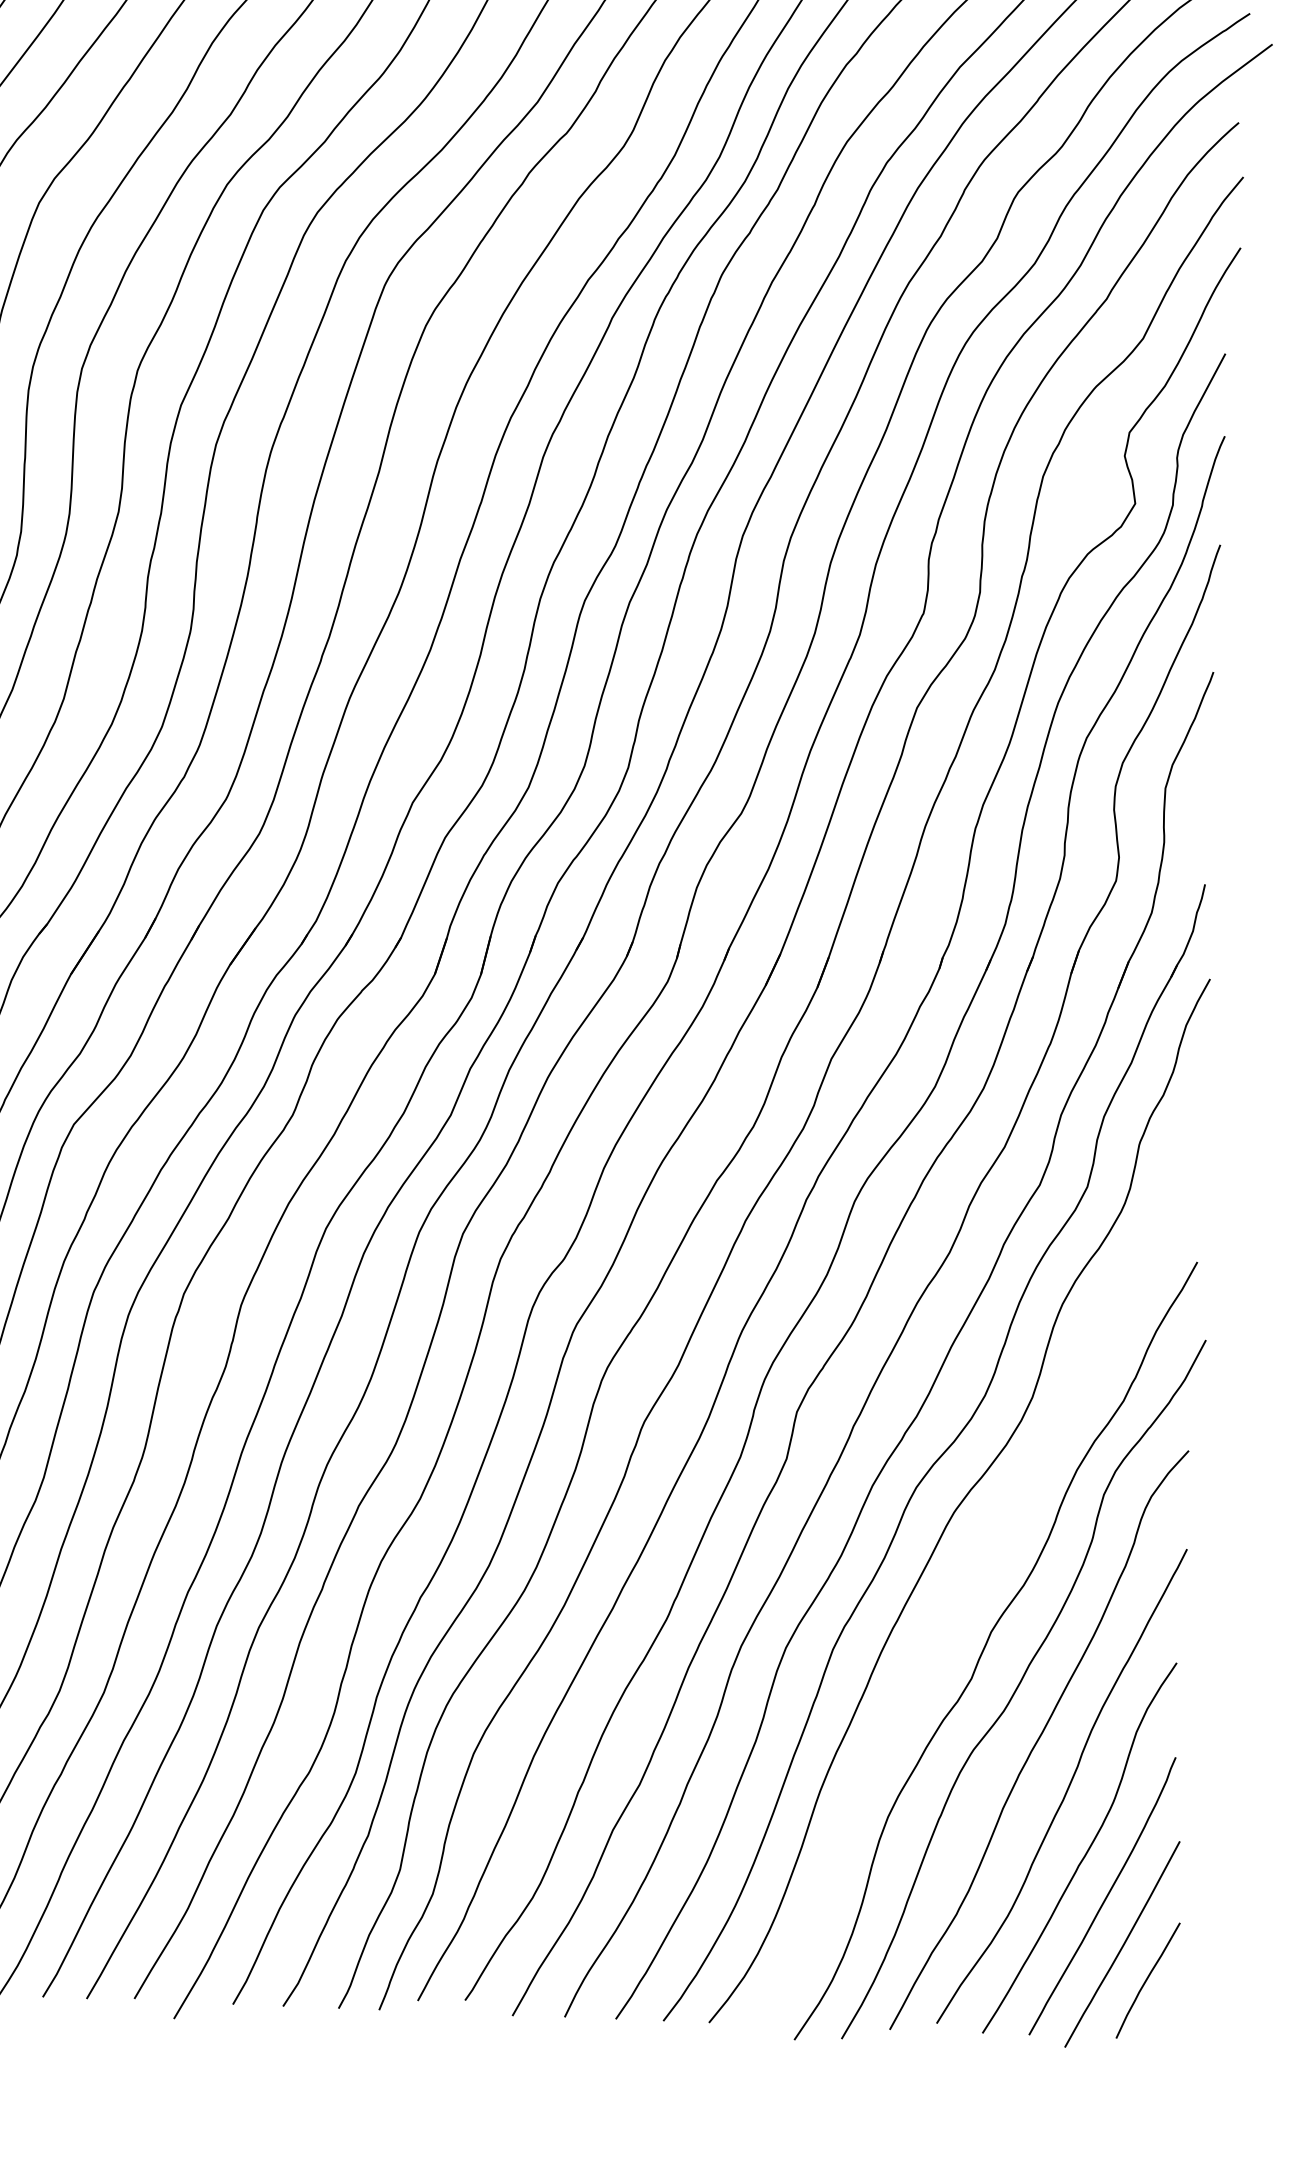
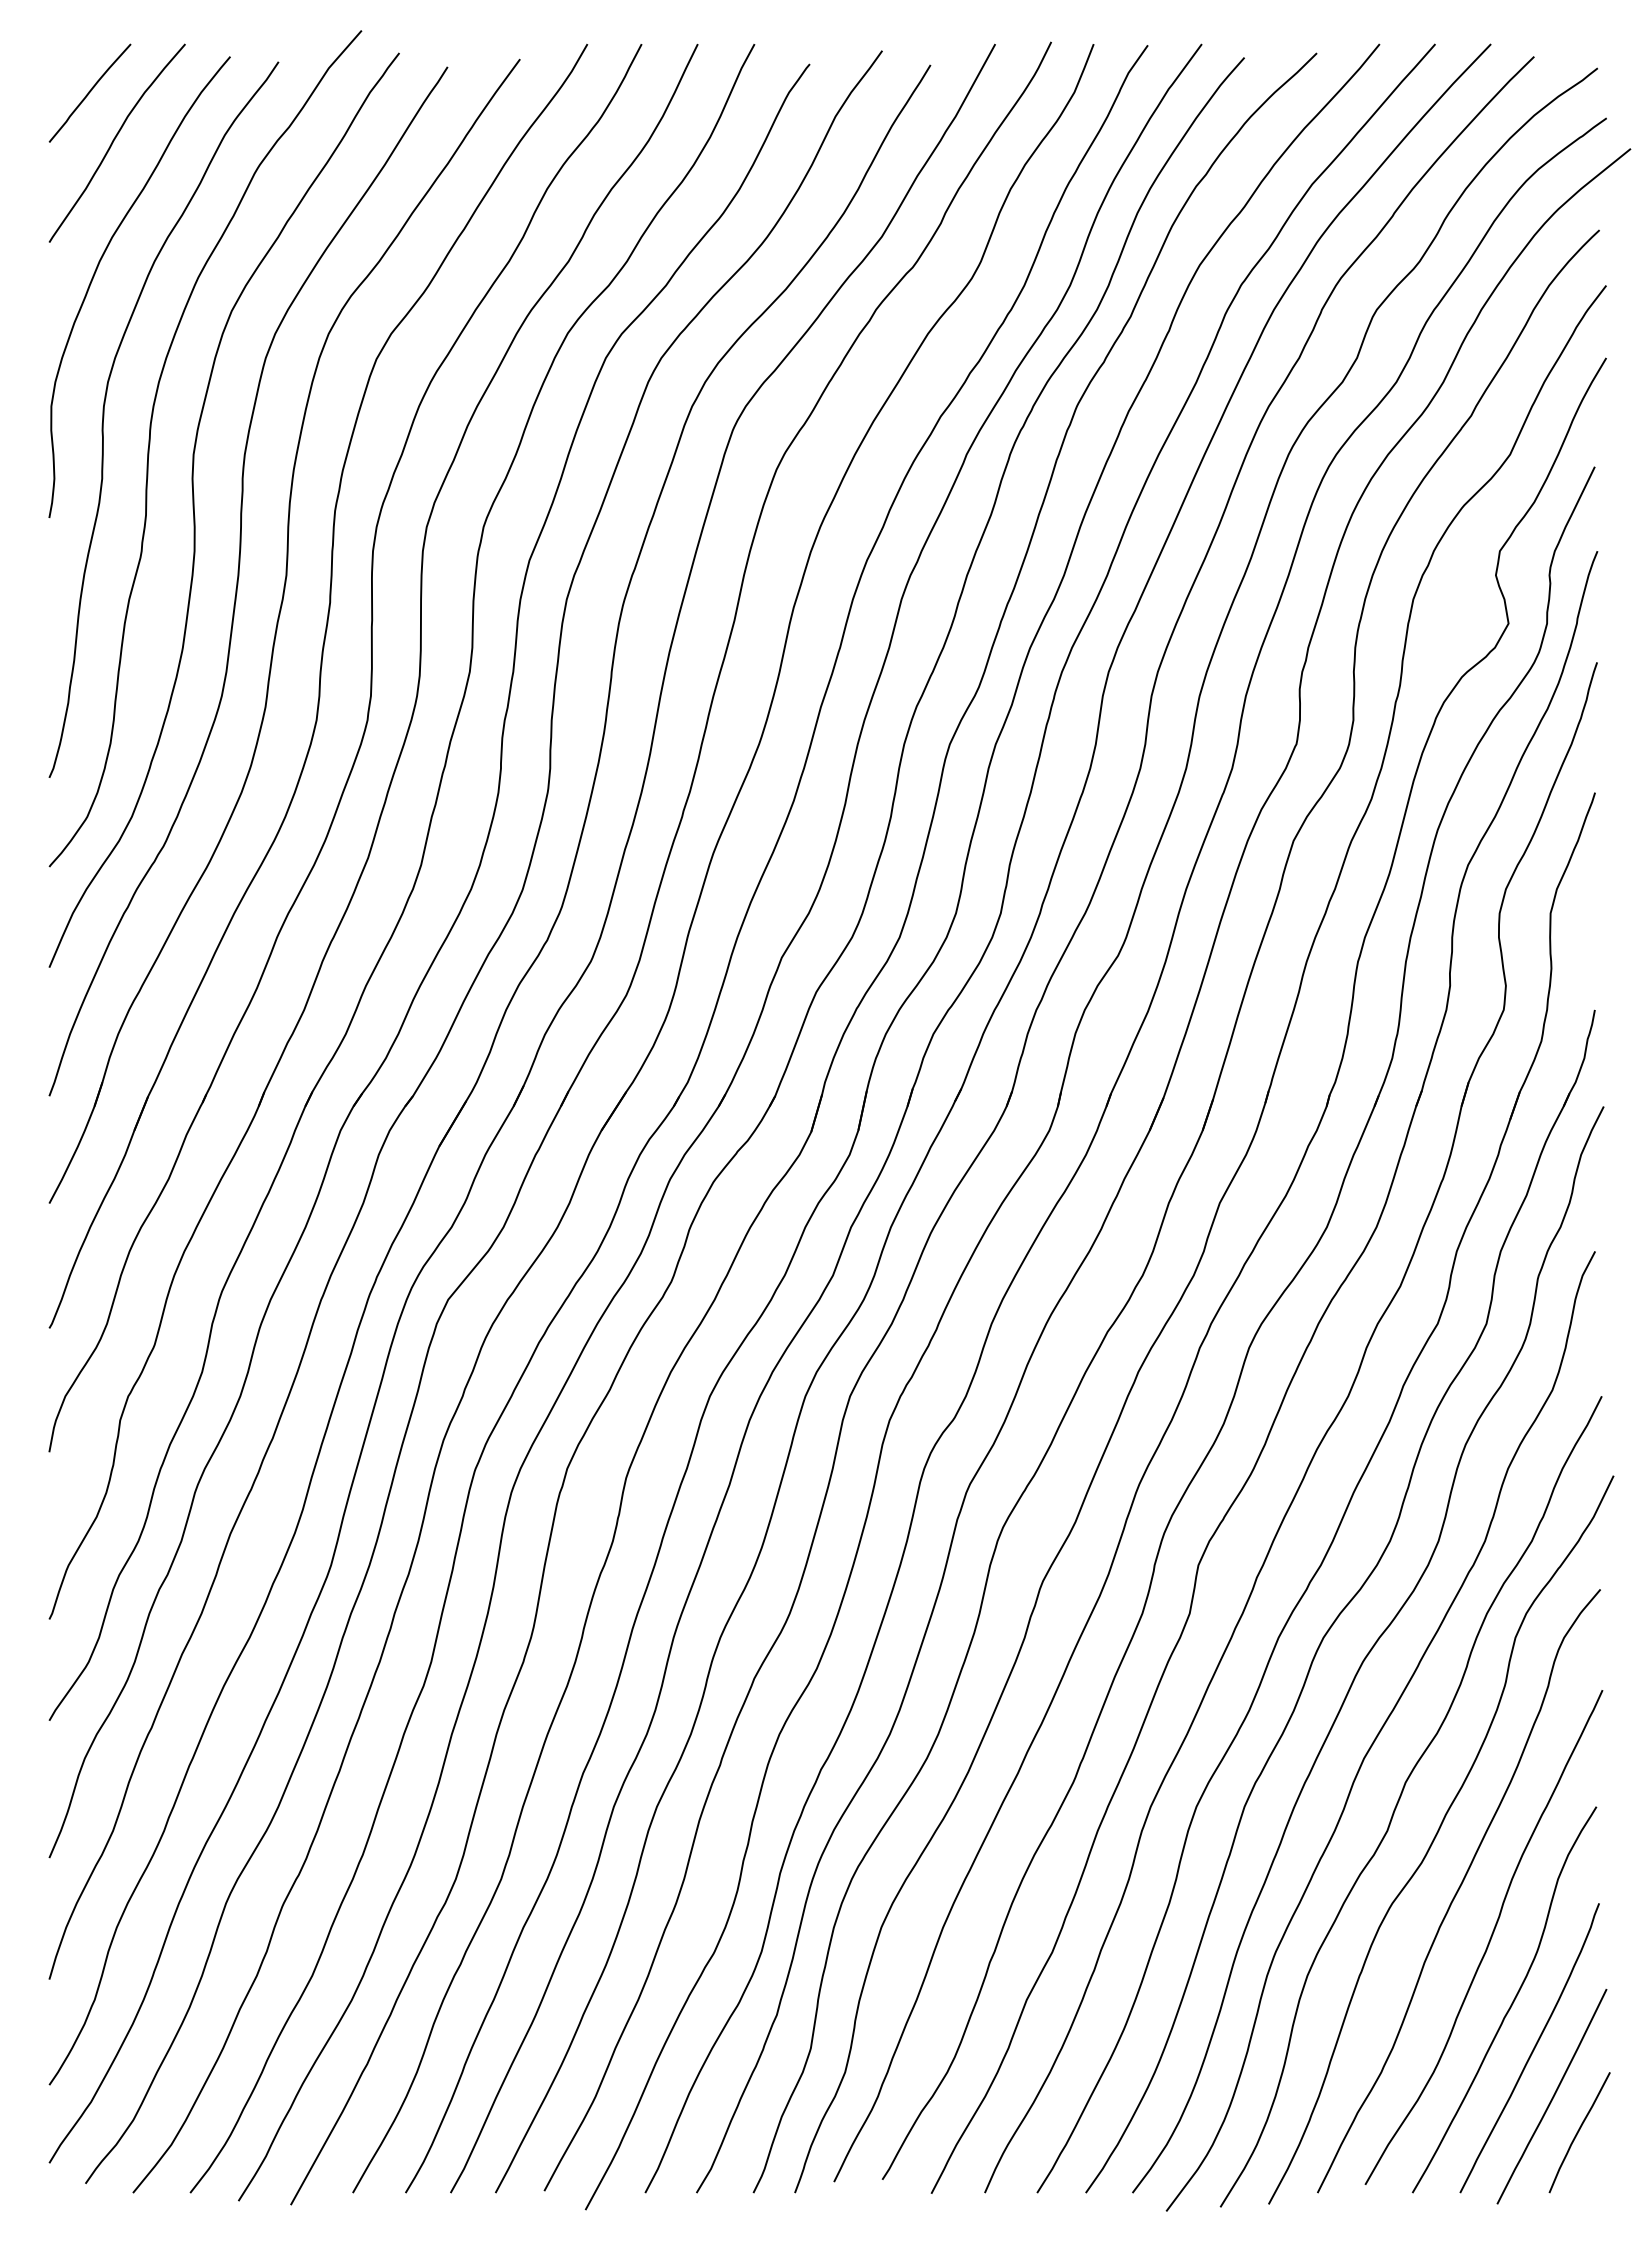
curve: (968, 1581) -> (1380, 1731), added

